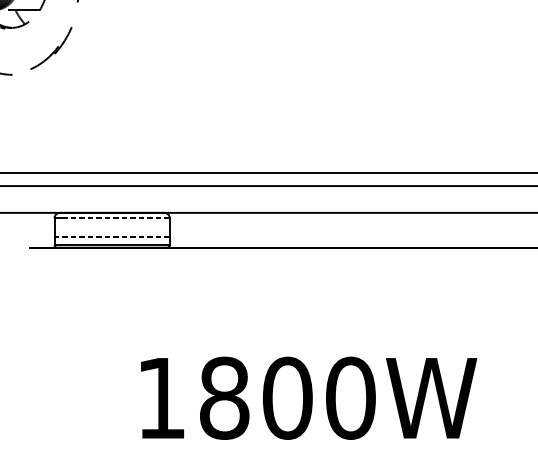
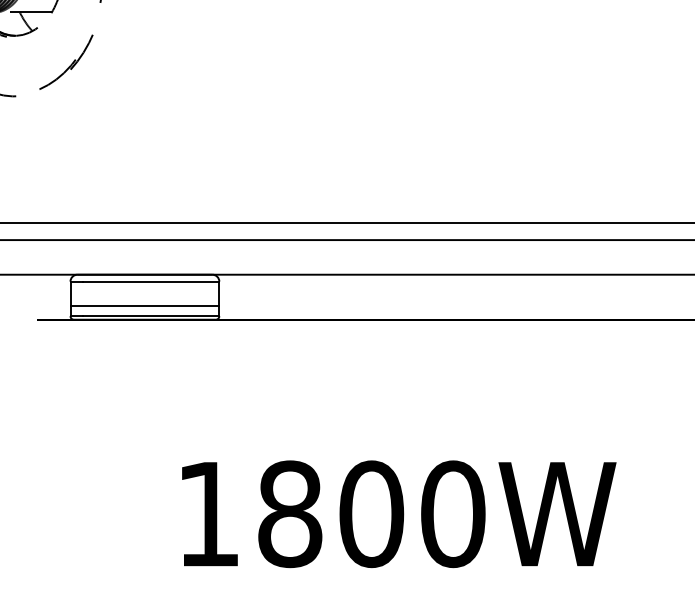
line: (116, 218) -> (150, 281), dashed -> solid
line: (111, 236) -> (144, 305), dashed -> solid

